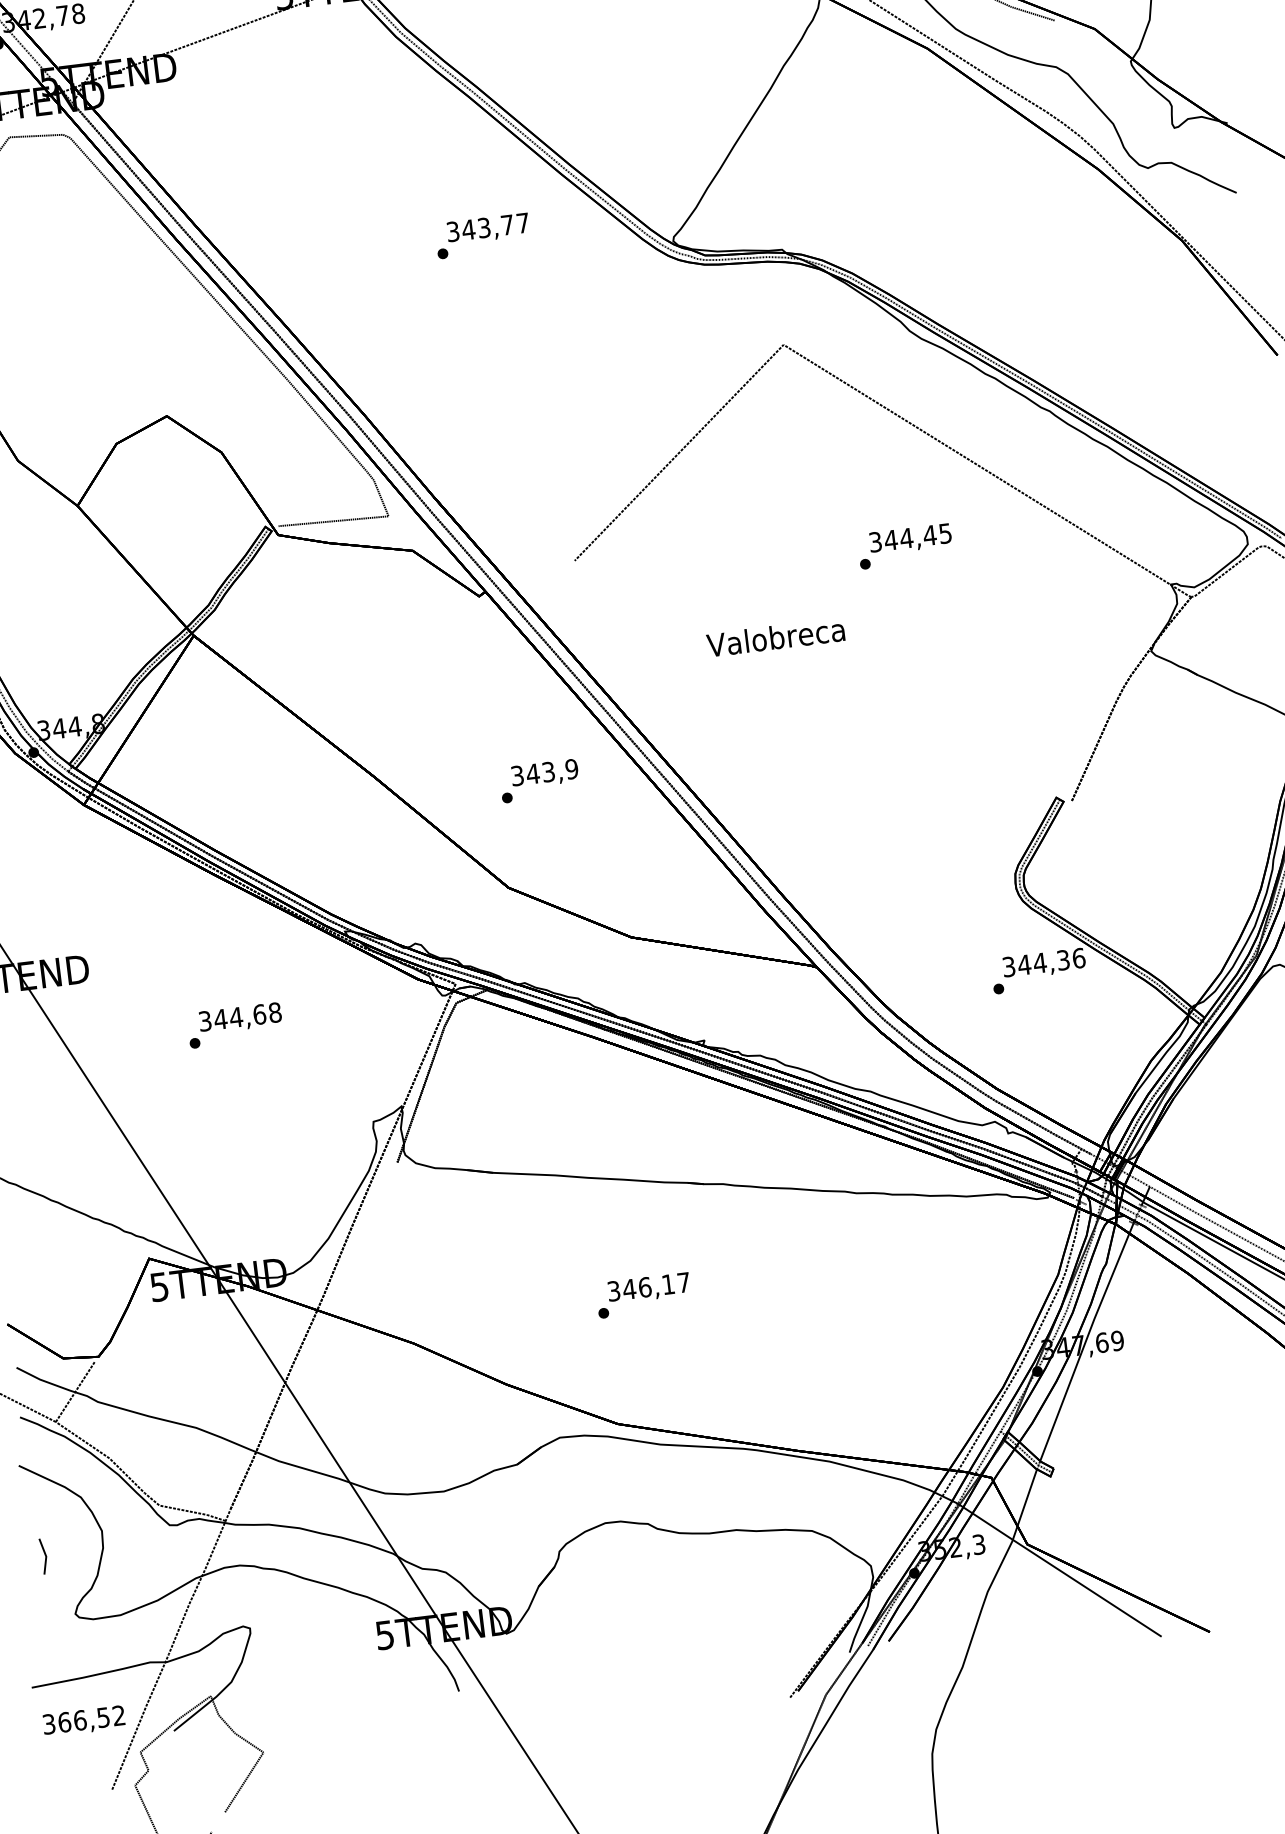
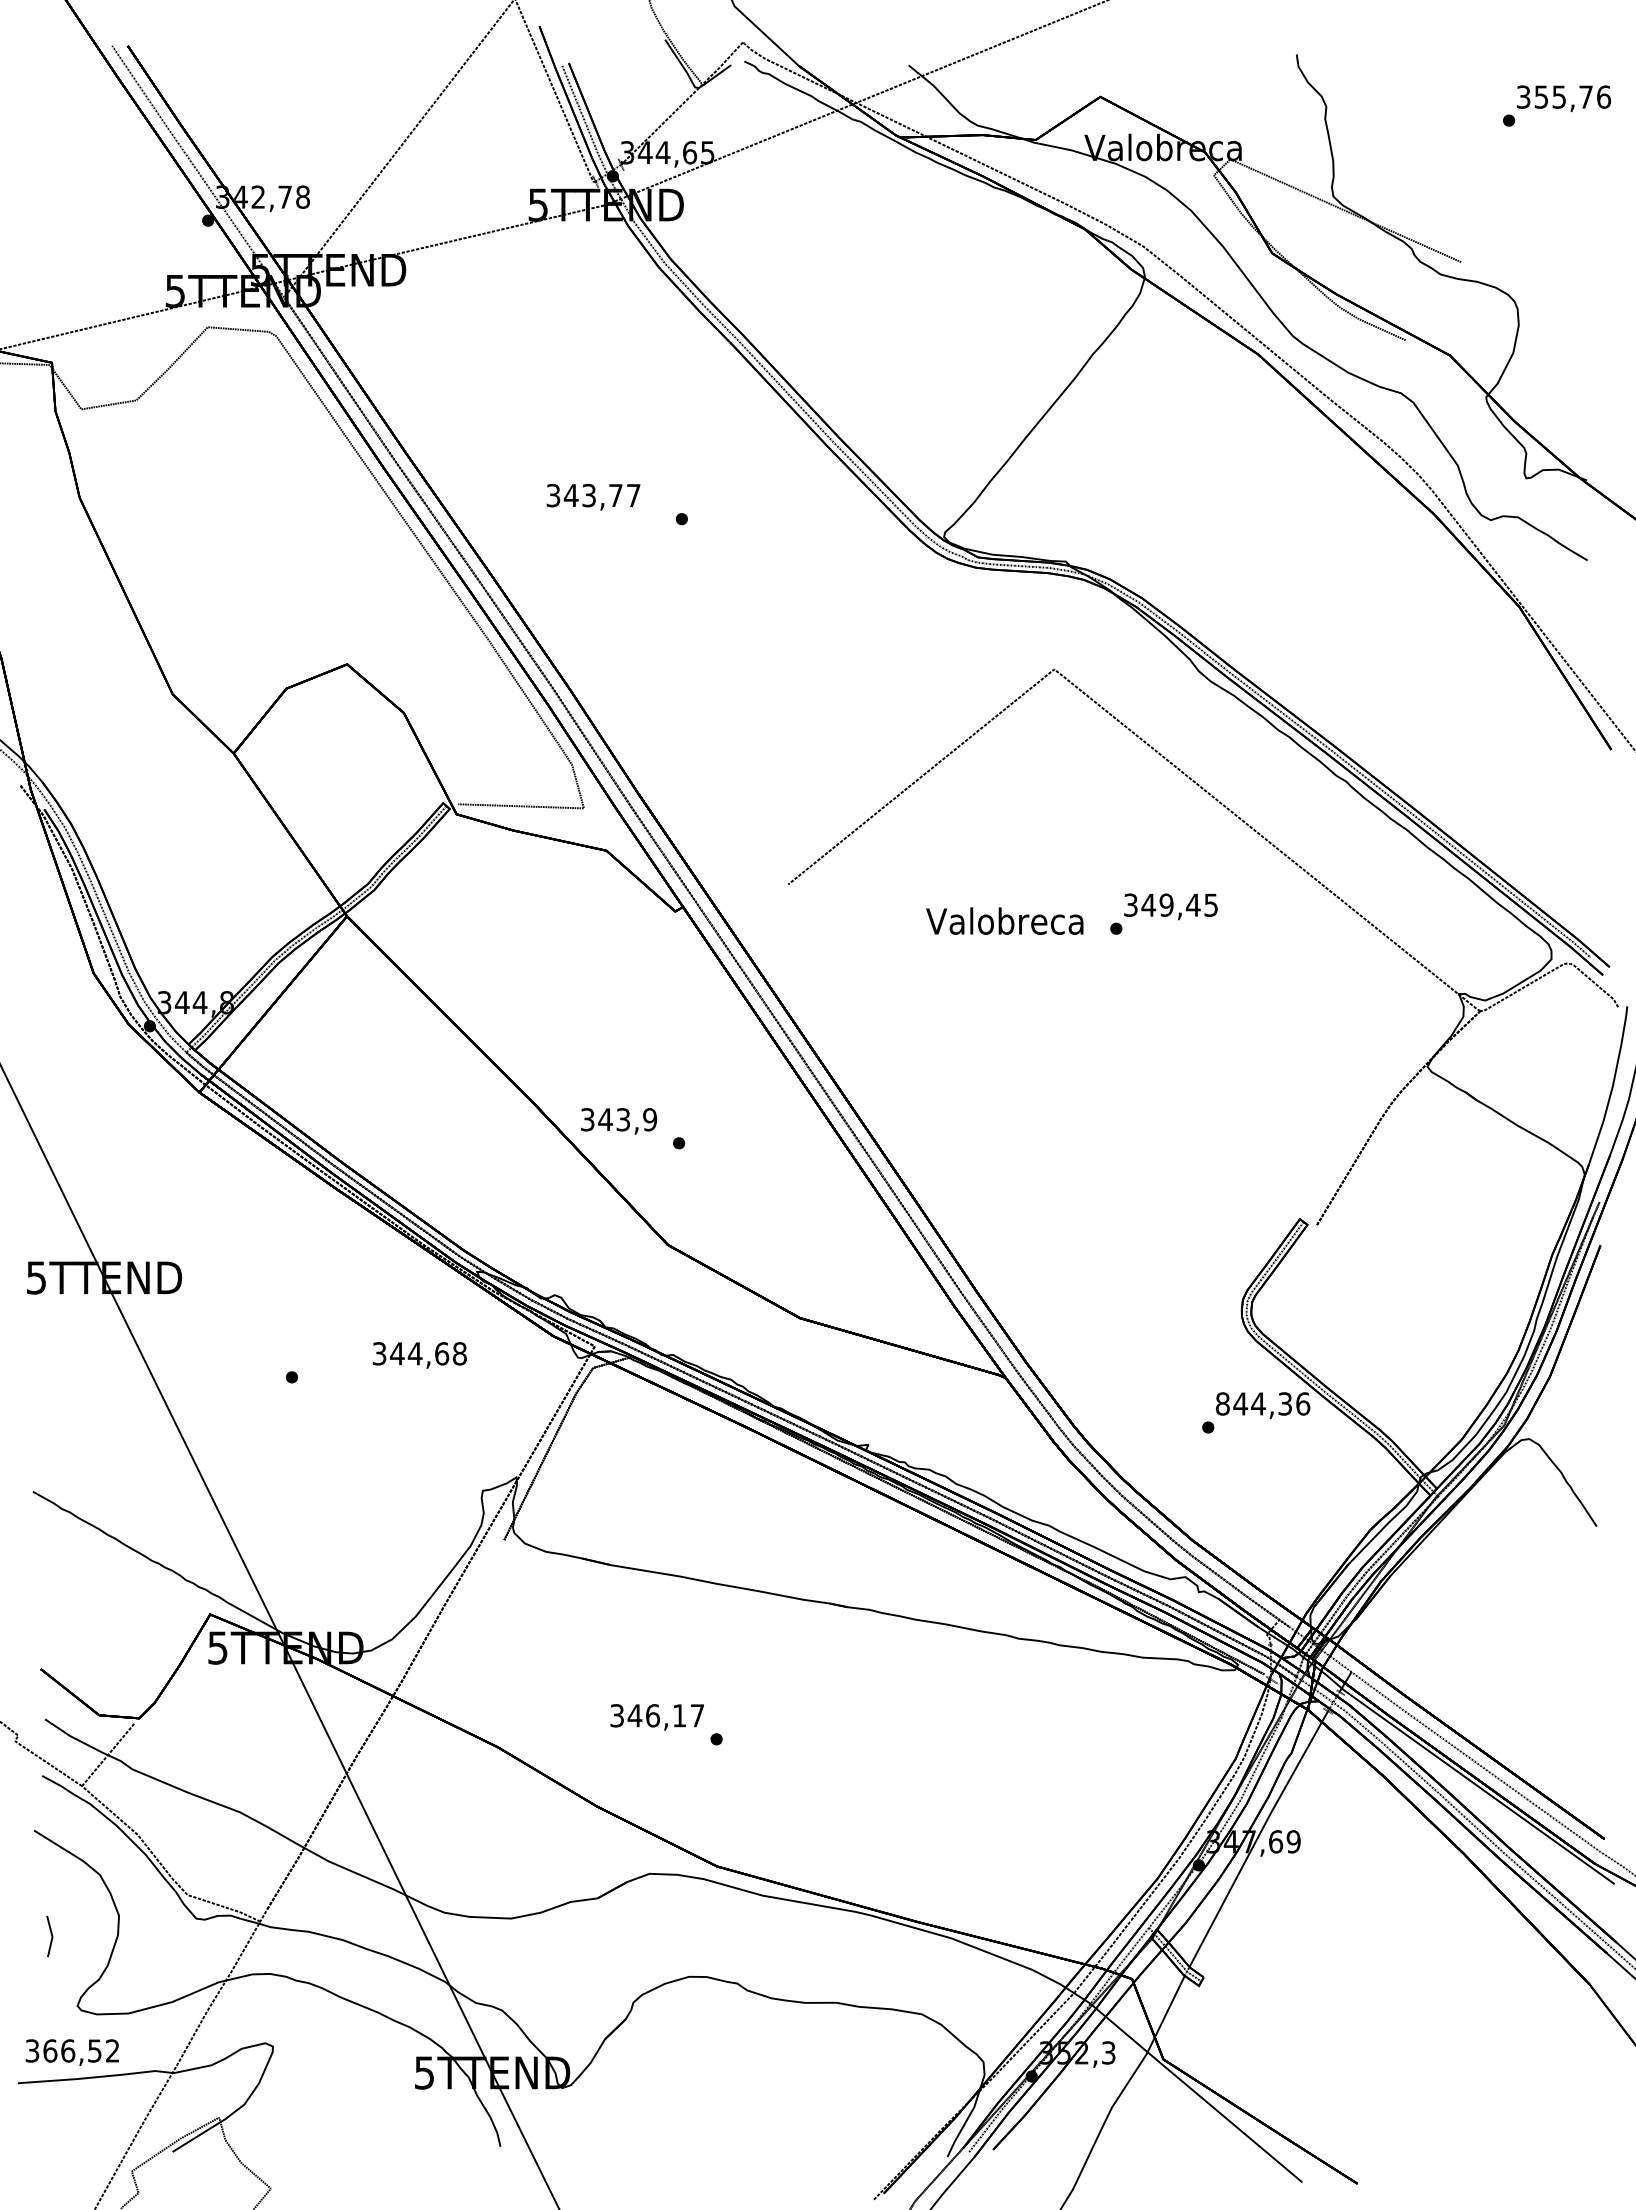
text: (488, 228) -> (593, 496), moved
text: (906, 537) -> (1166, 904), 344,45 -> 349,45
text: (775, 636) -> (1004, 920), moved
text: (545, 774) -> (619, 1121), moved
text: (1008, 966) -> (1222, 1403), 344,36 -> 844,36
text: (240, 1018) -> (419, 1355), moved
text: (648, 1288) -> (656, 1717), moved
text: (83, 1721) -> (71, 2052), moved

